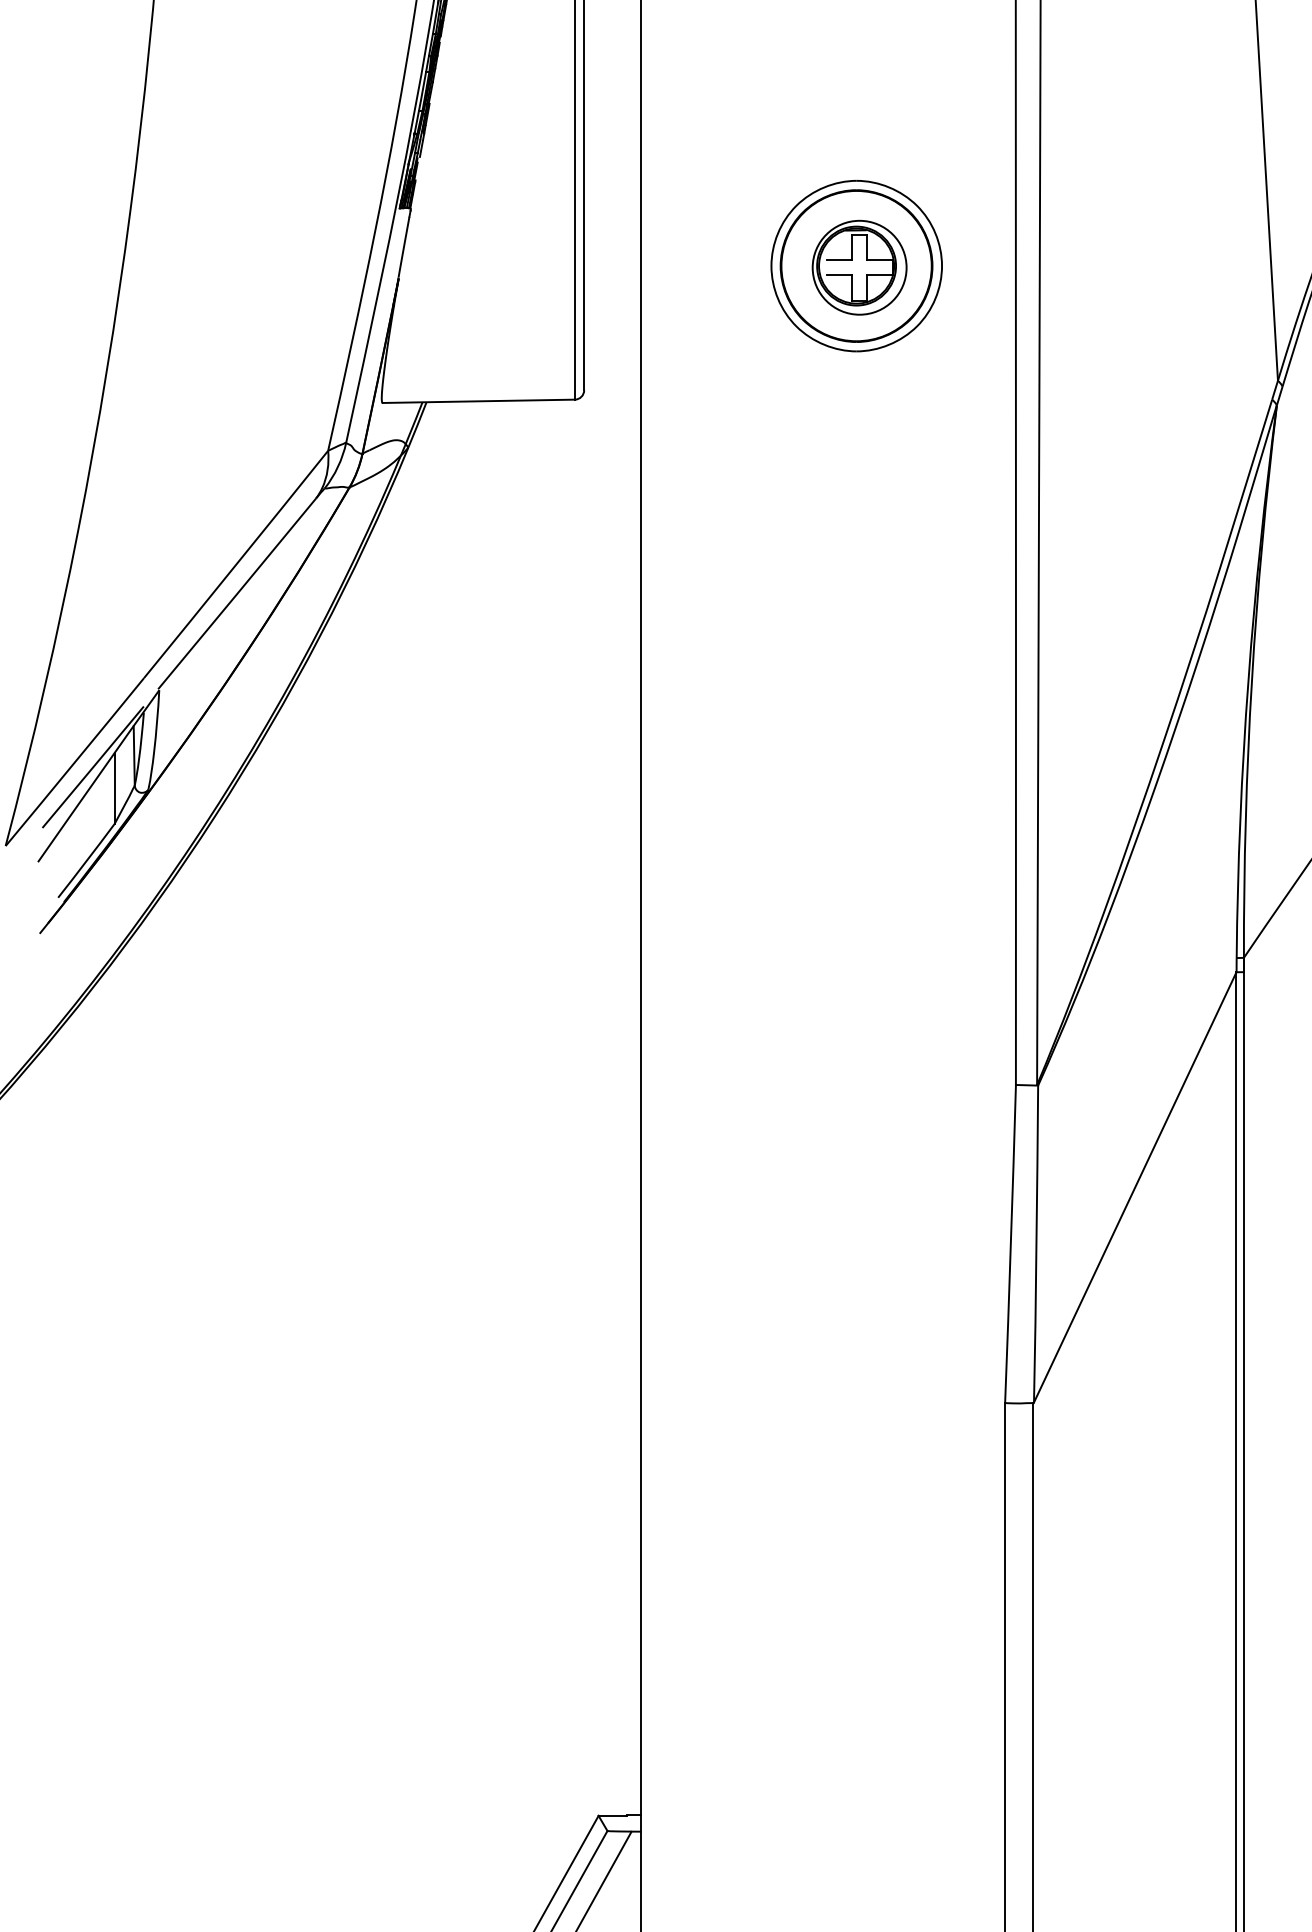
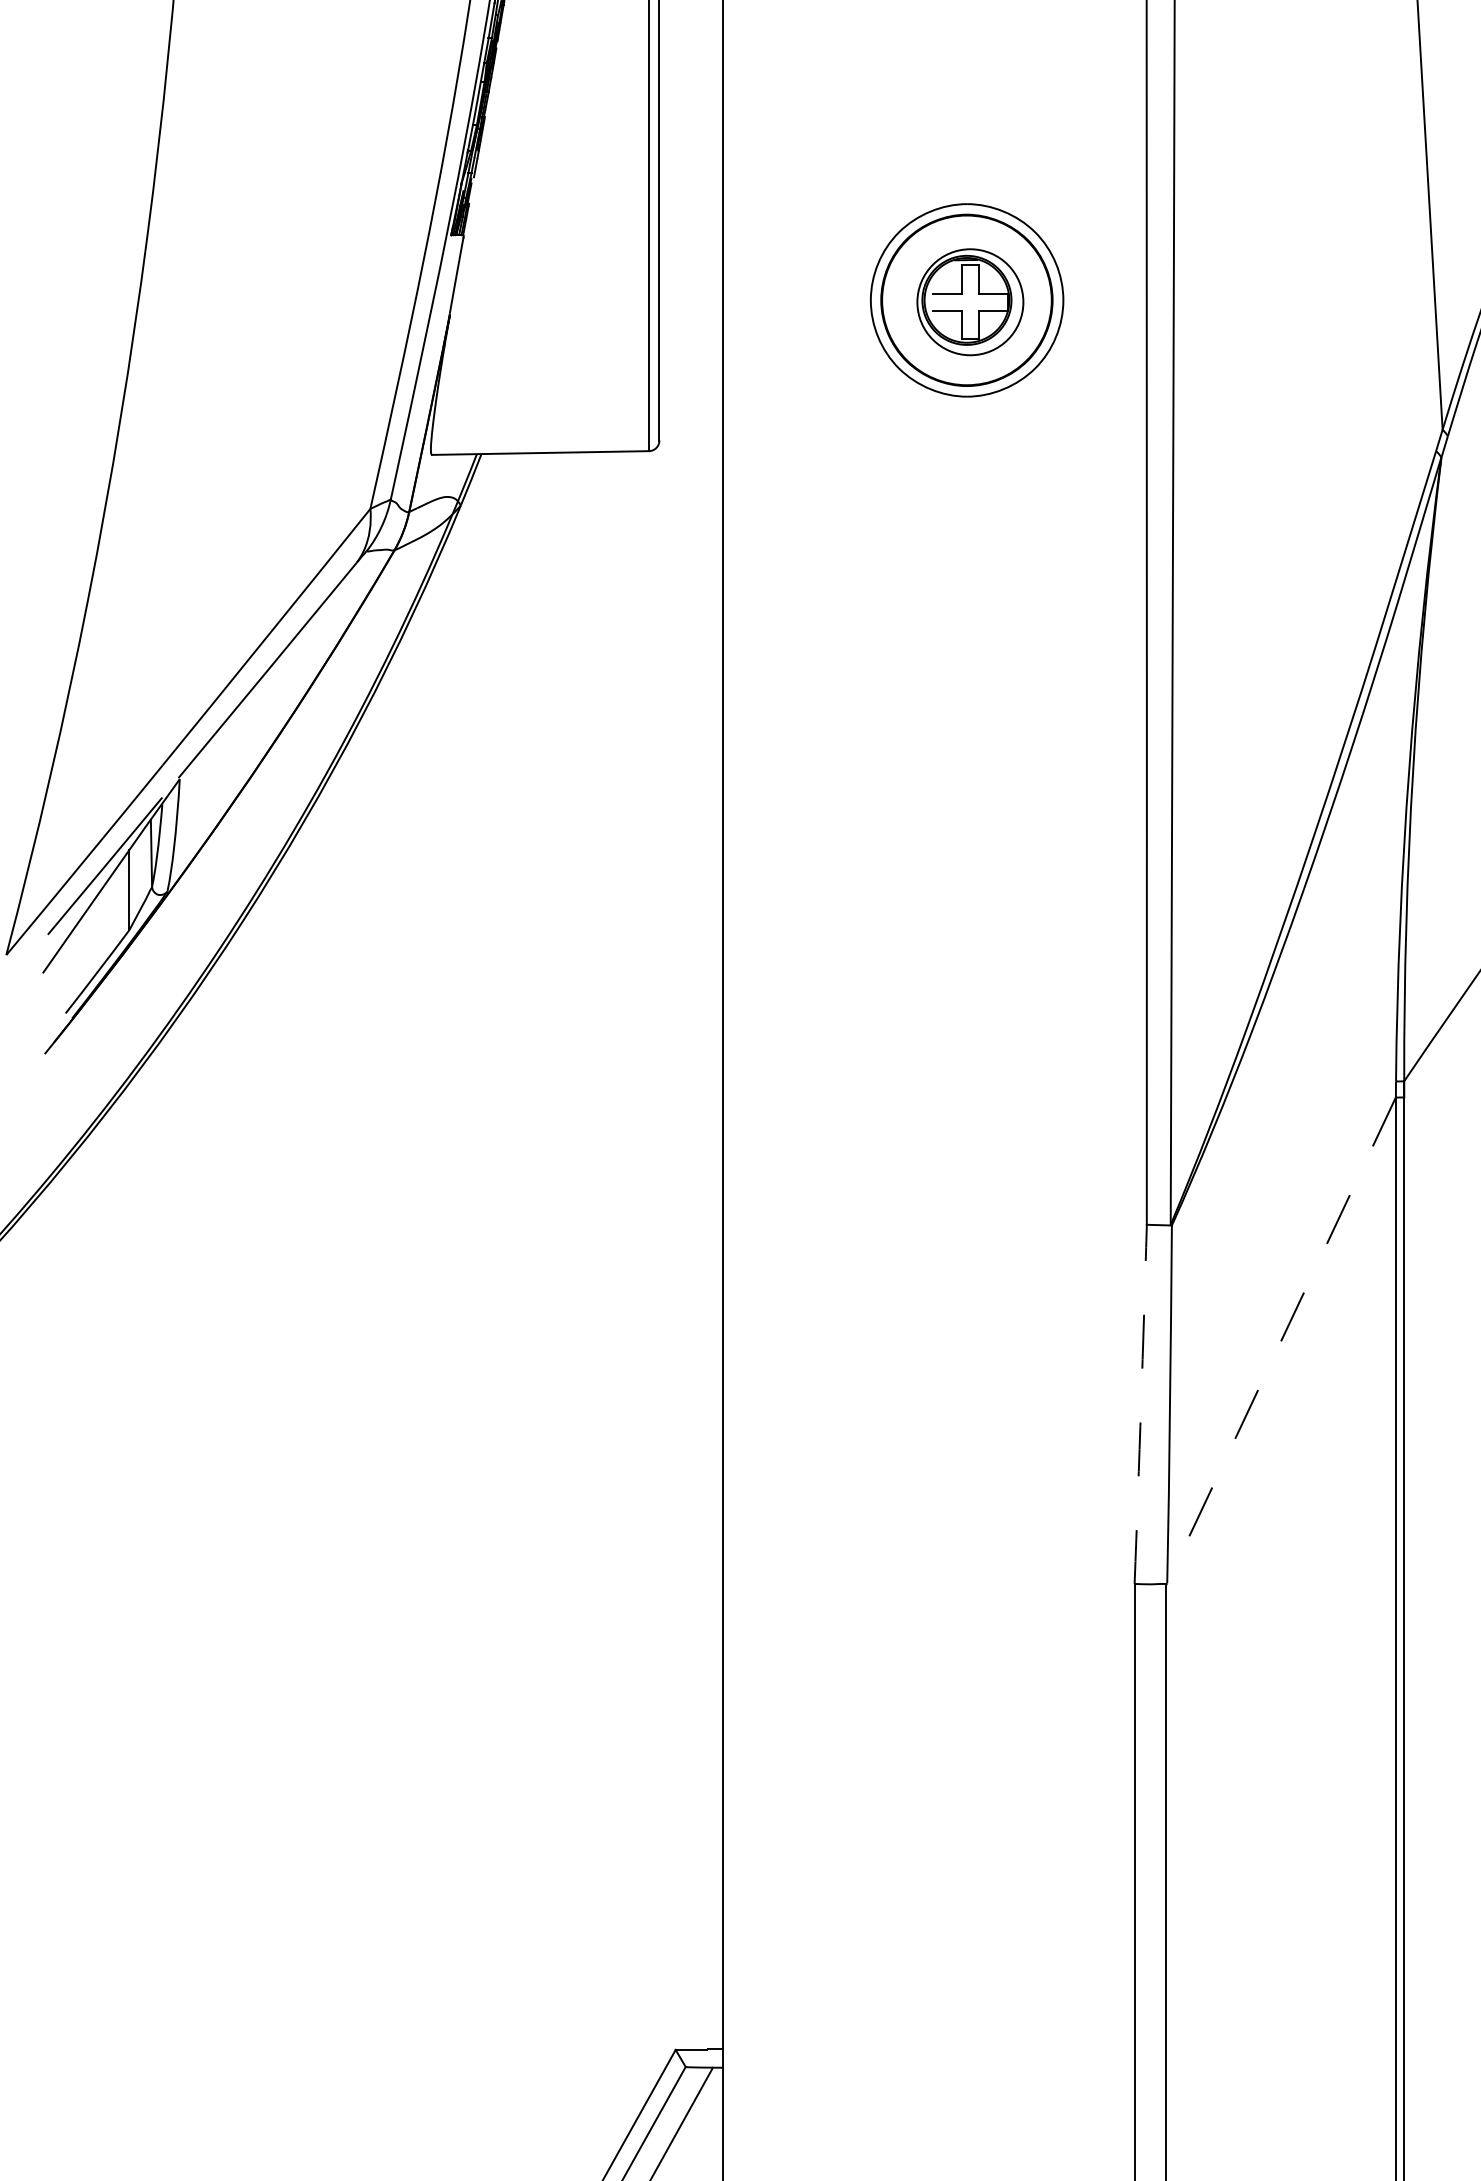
line: (1135, 1187) -> (1281, 1340), solid -> dashed
arc: (1010, 1244) -> (1140, 1404), solid -> dashed

